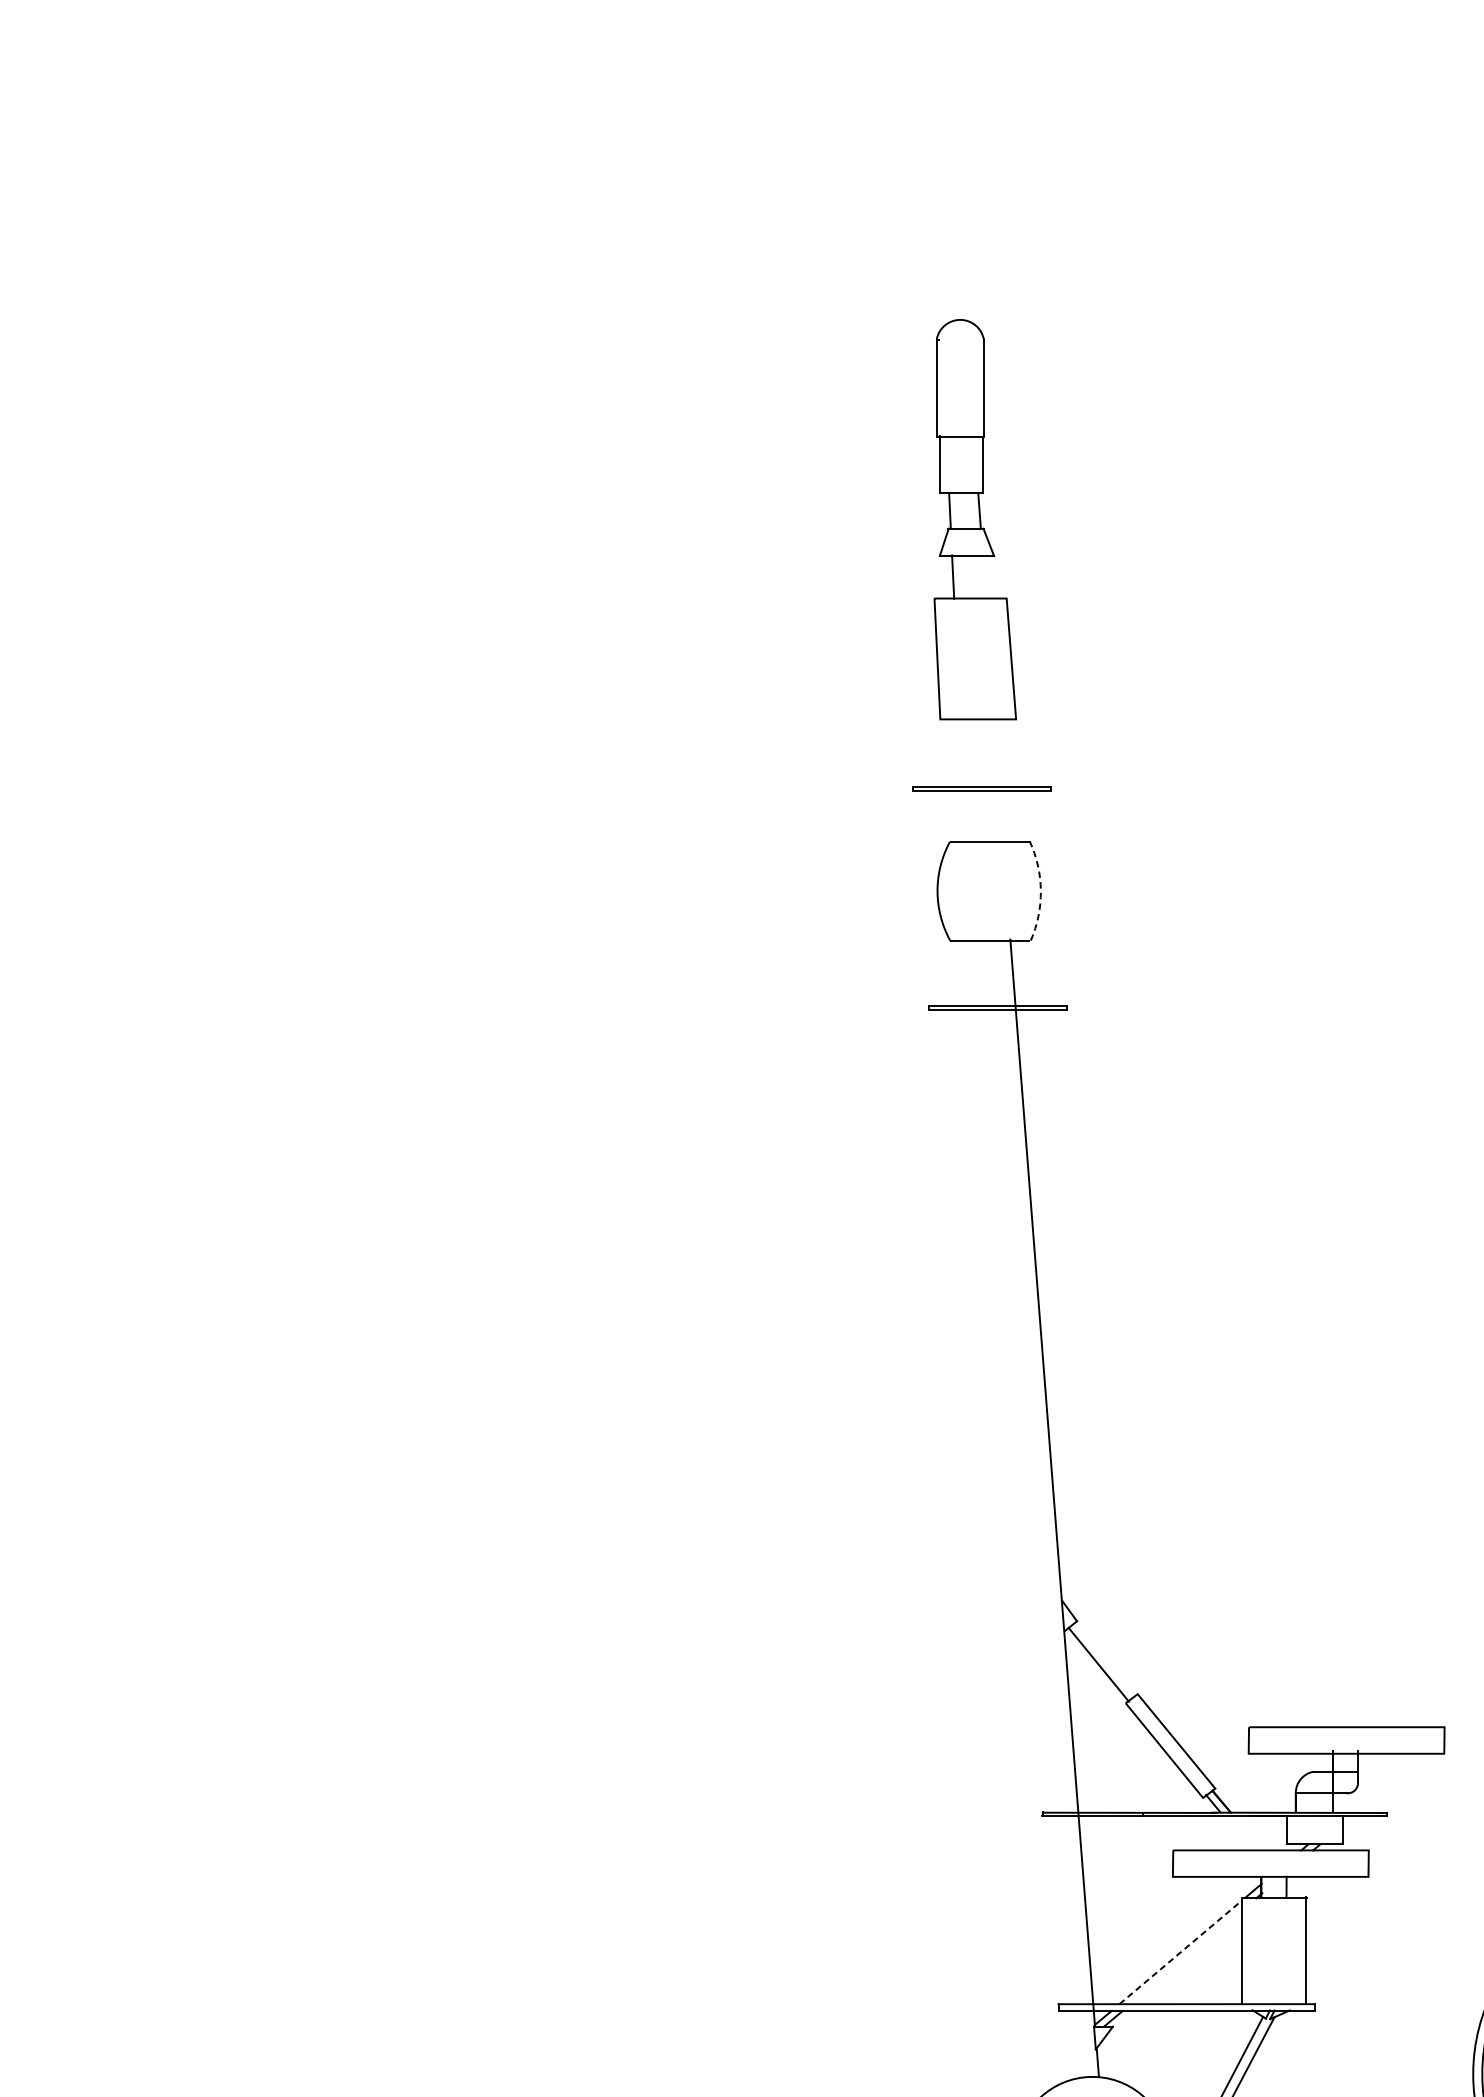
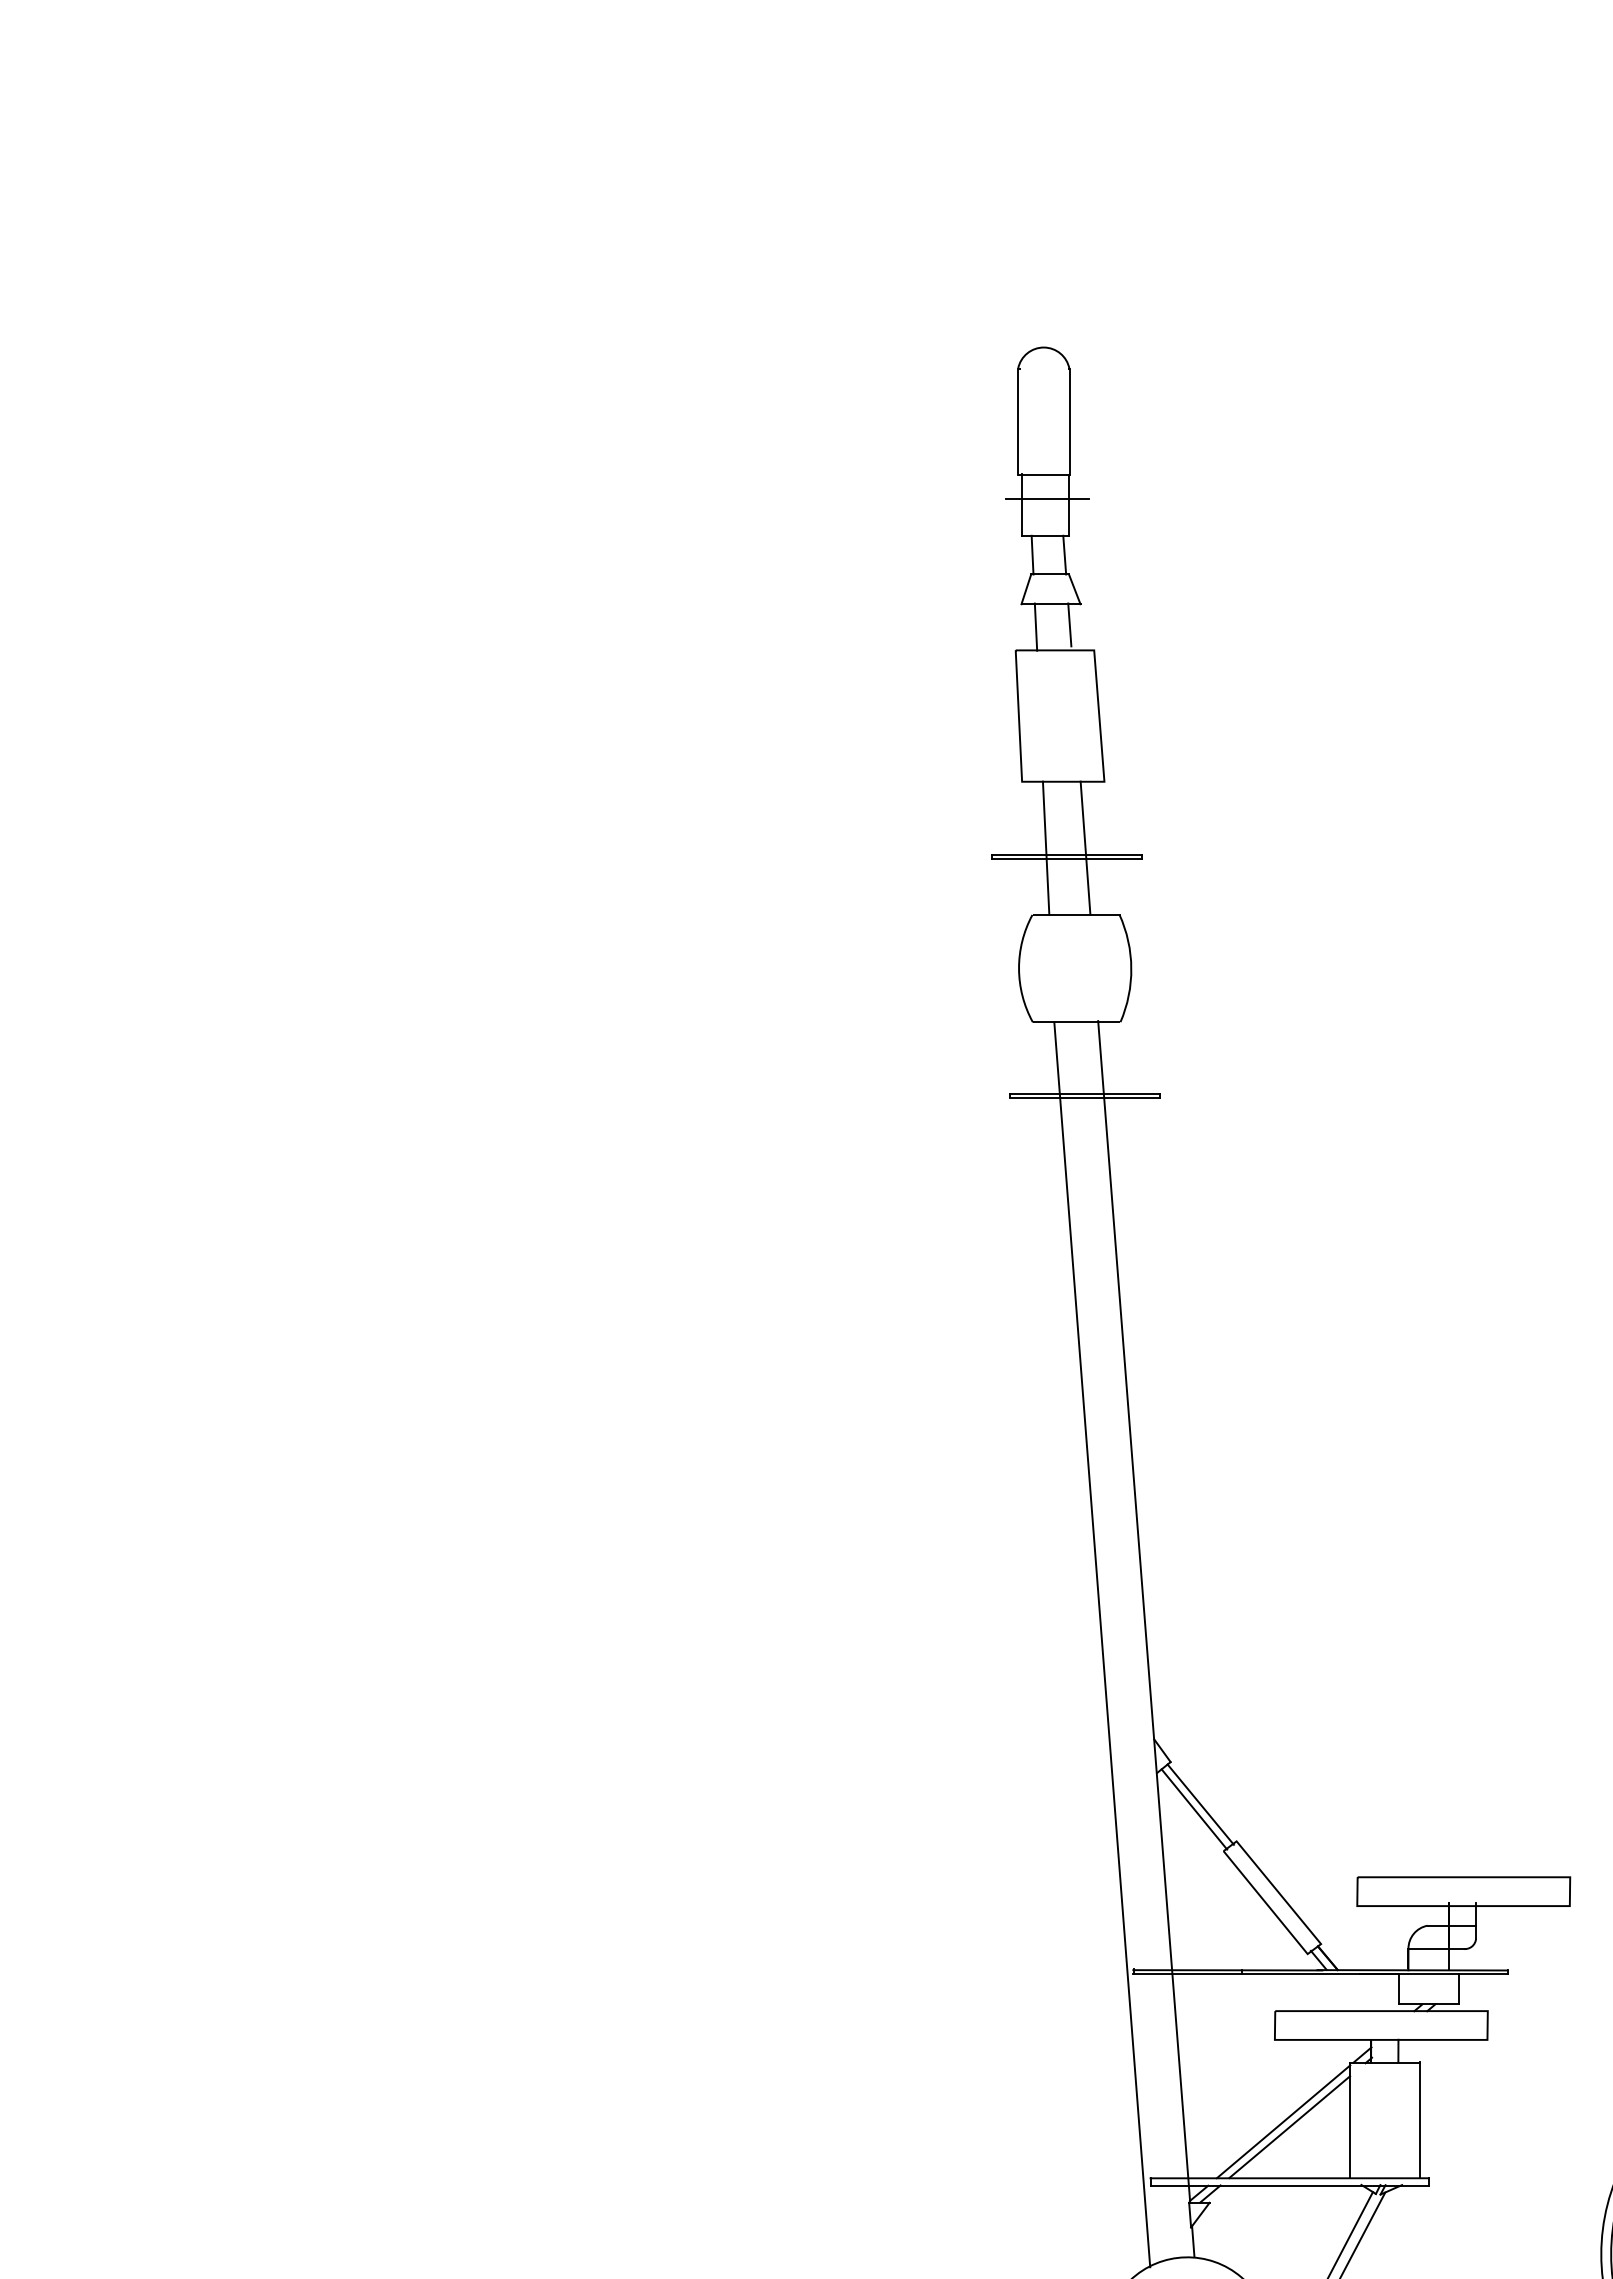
line: (963, 458) -> (1047, 498), added
line: (983, 574) -> (1069, 624), added
line: (961, 779) -> (1045, 847), added
line: (998, 779) -> (1085, 847), added
arc: (1041, 891) -> (1131, 968), dashed -> solid
line: (1014, 1513) -> (1102, 1644), added
line: (1104, 1660) -> (1200, 1804), added
line: (1180, 1951) -> (1283, 2121), dashed -> solid
line: (1186, 1957) -> (1289, 2127), added

